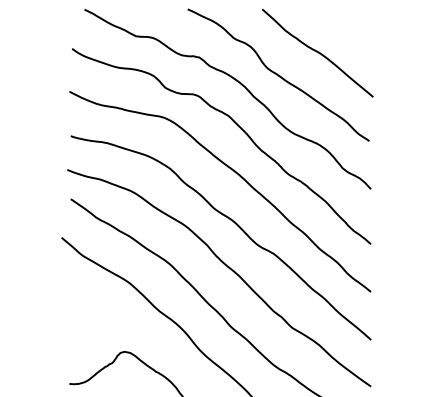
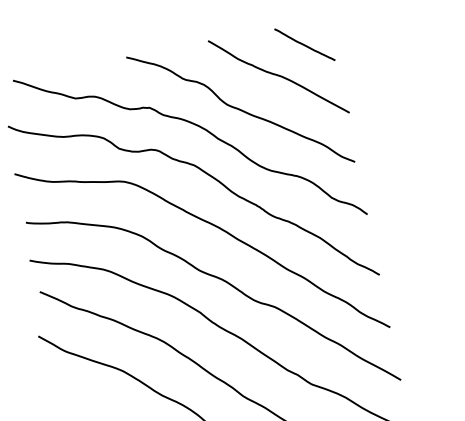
line: (346, 29) -> (305, 44), added

